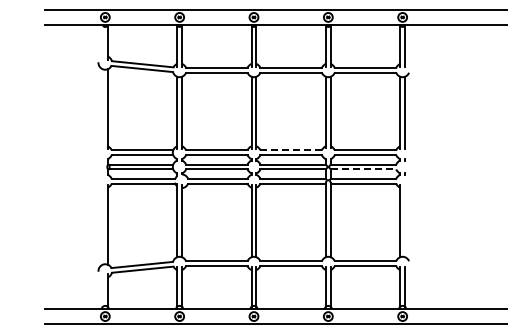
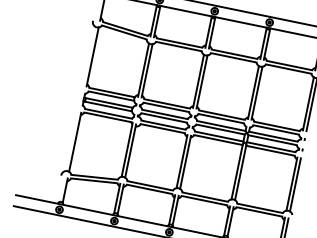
line: (291, 150) -> (222, 115), dashed -> solid
line: (363, 169) -> (272, 140), dashed -> solid
line: (405, 221) -> (295, 185), added

